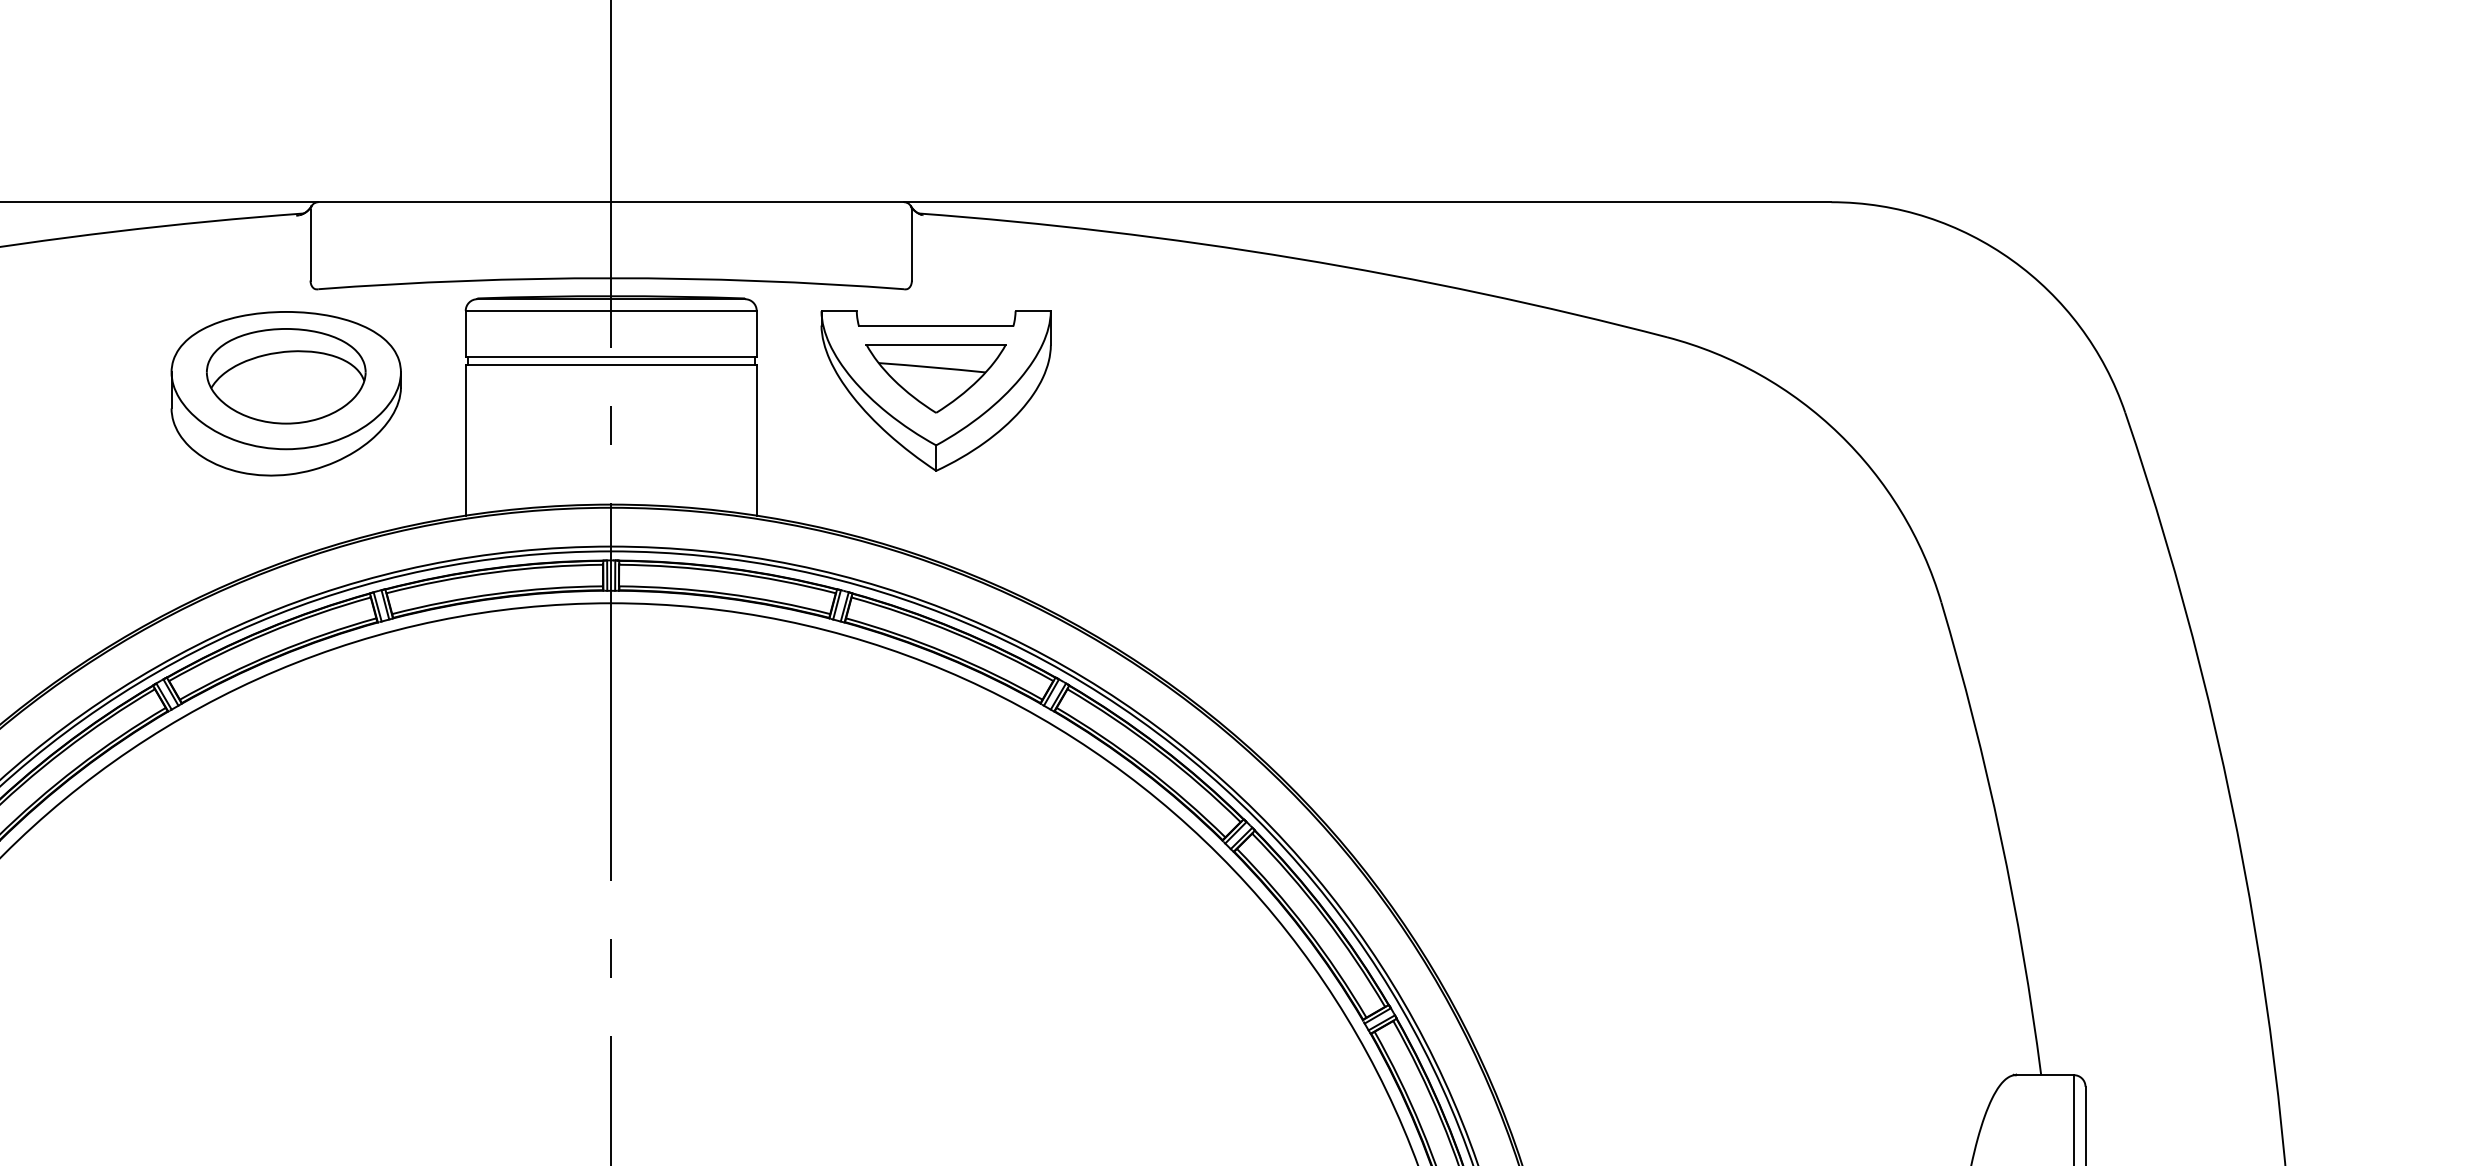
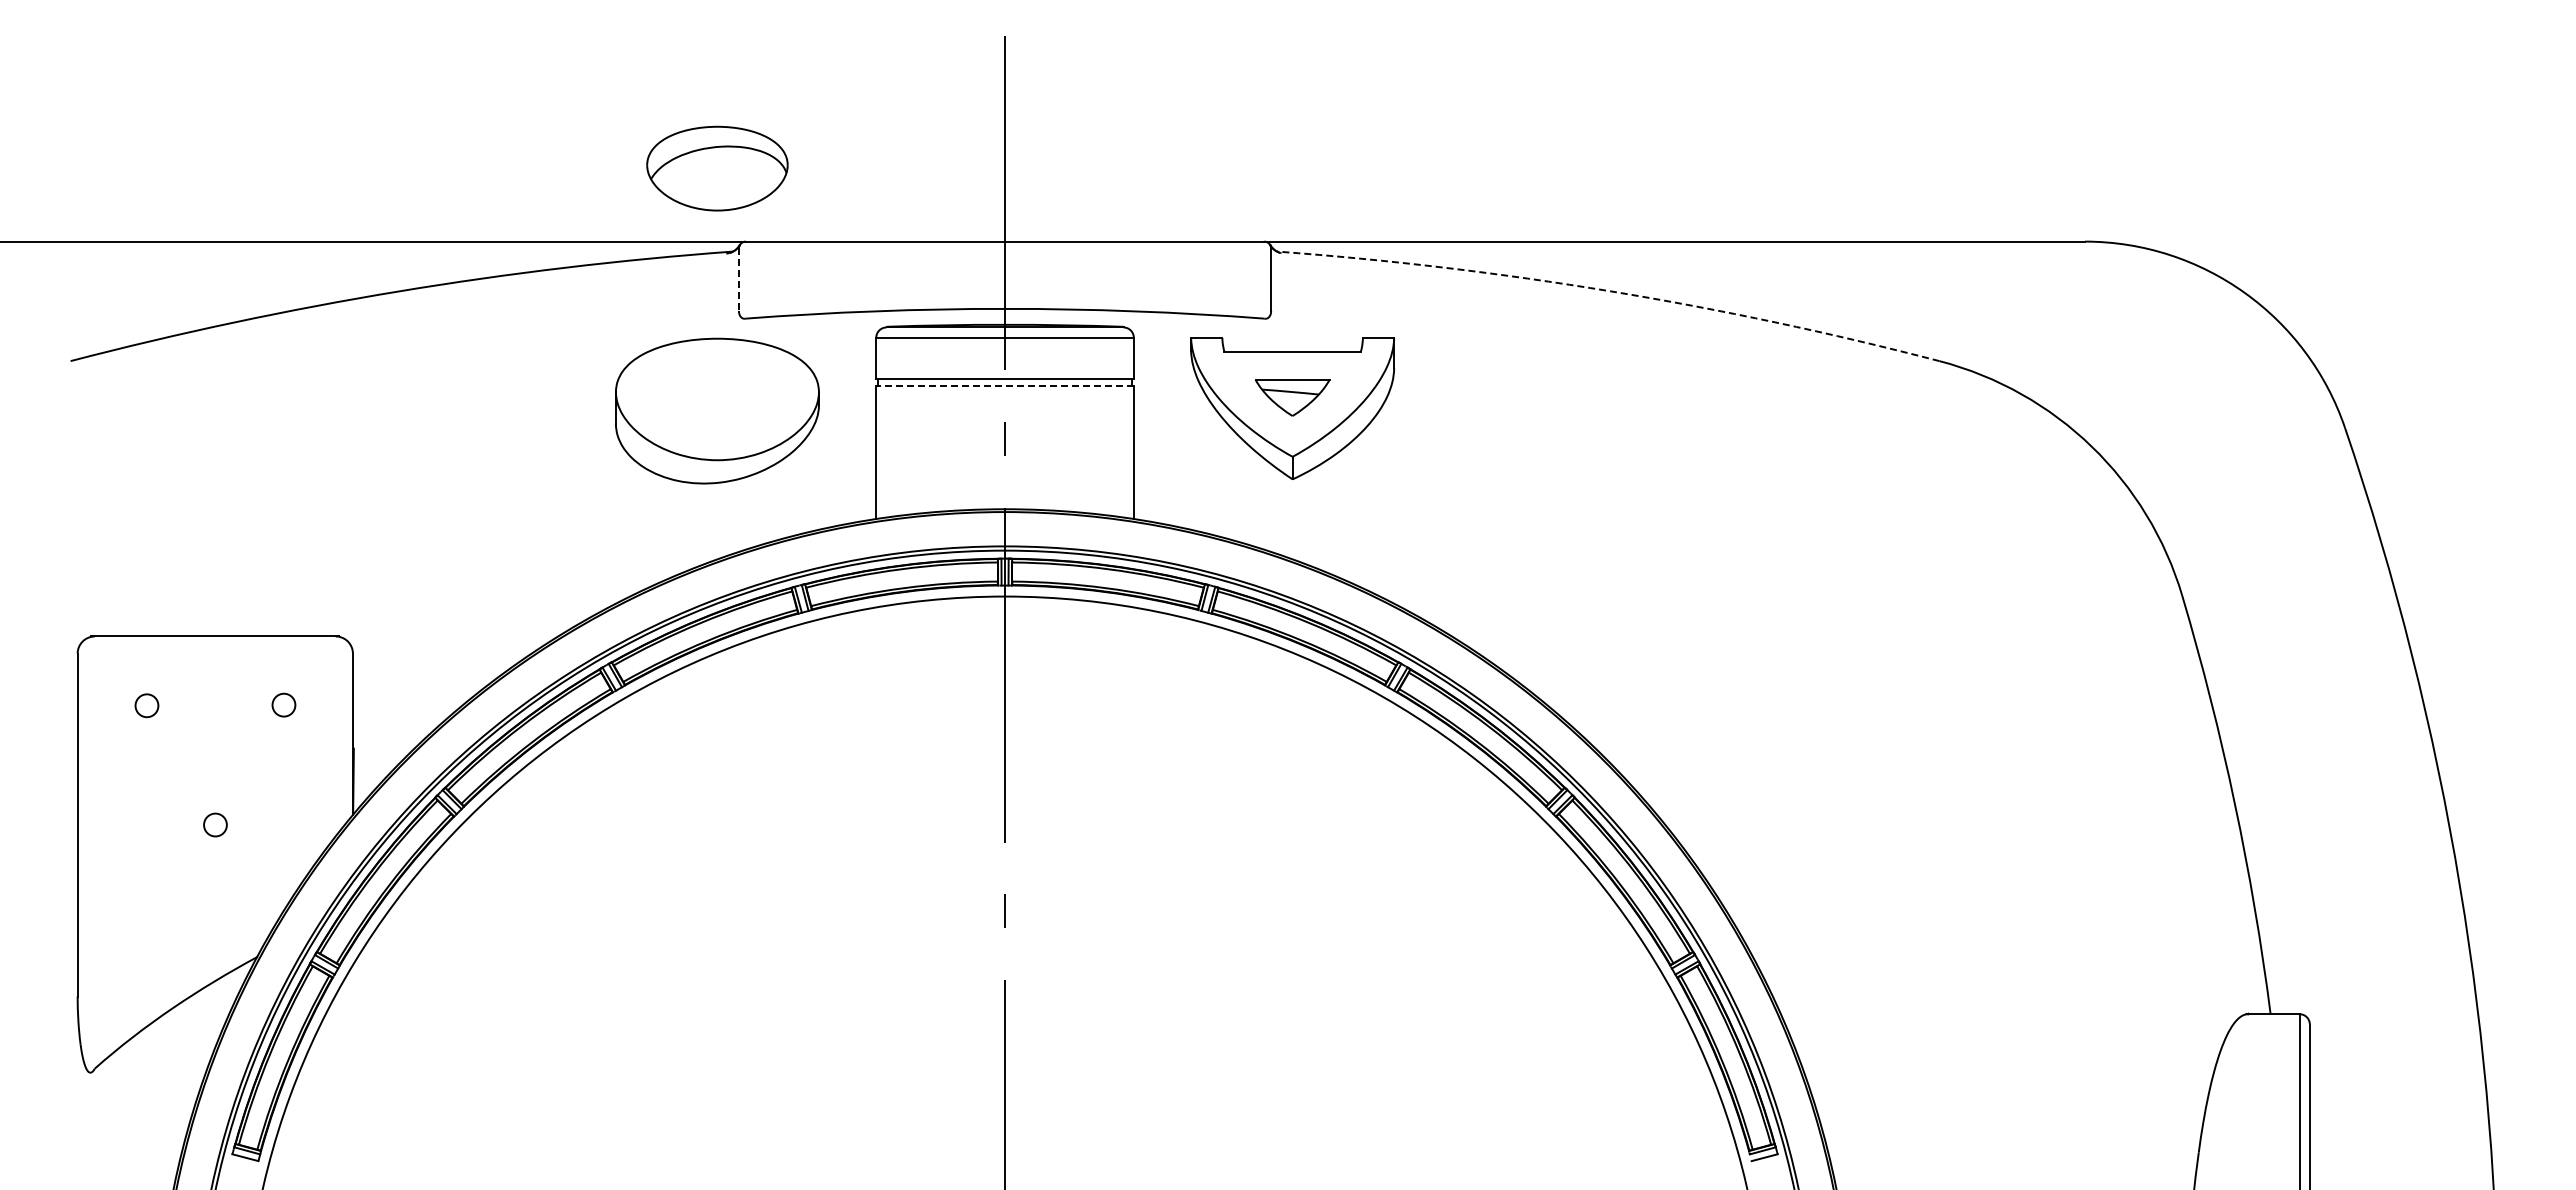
line: (310, 246) -> (738, 280), solid -> dashed
arc: (1295, 258) -> (1610, 291), solid -> dashed
line: (611, 364) -> (1005, 385), solid -> dashed
part: (286, 376) -> (717, 168), moved
part: (936, 378) -> (1292, 397), size x0.6

